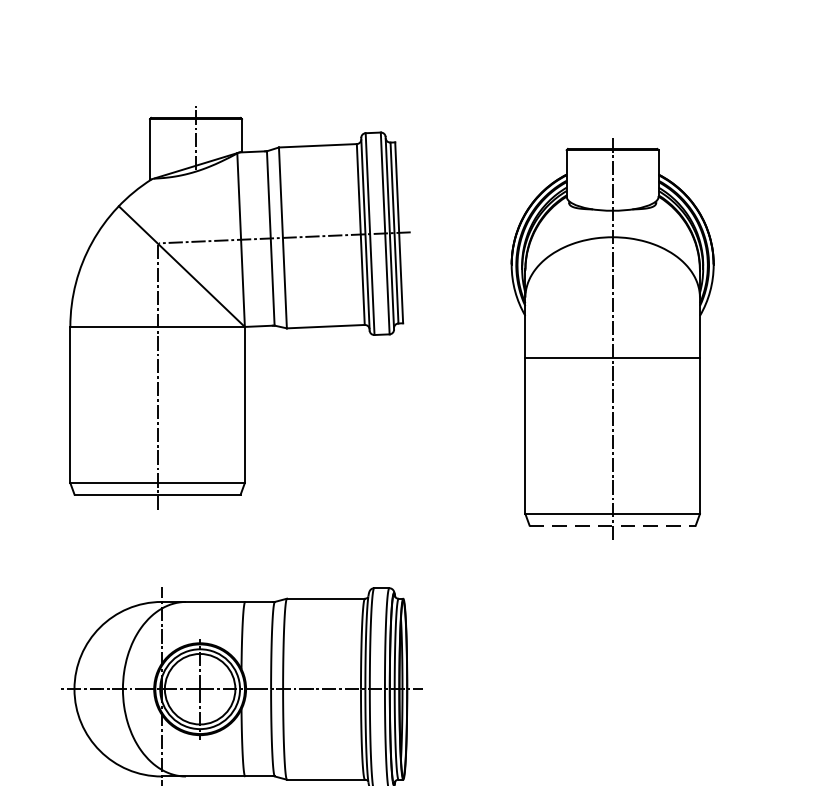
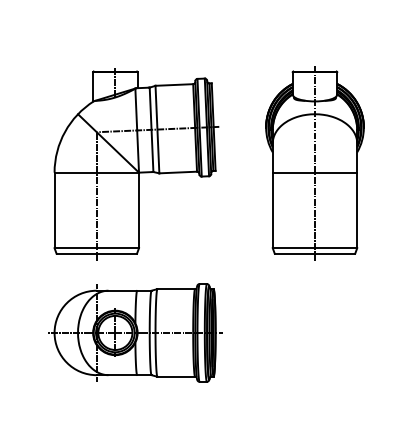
part: (239, 310) -> (136, 164), moved
line: (613, 525) -> (315, 253), dashed -> solid

